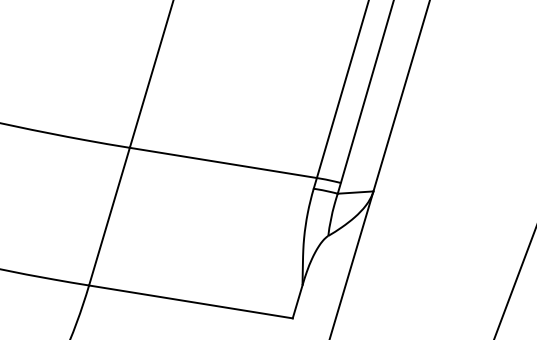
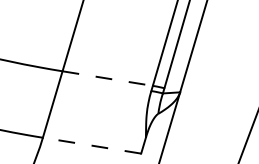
line: (222, 162) -> (107, 78), solid -> dashed
line: (191, 301) -> (92, 145), solid -> dashed

